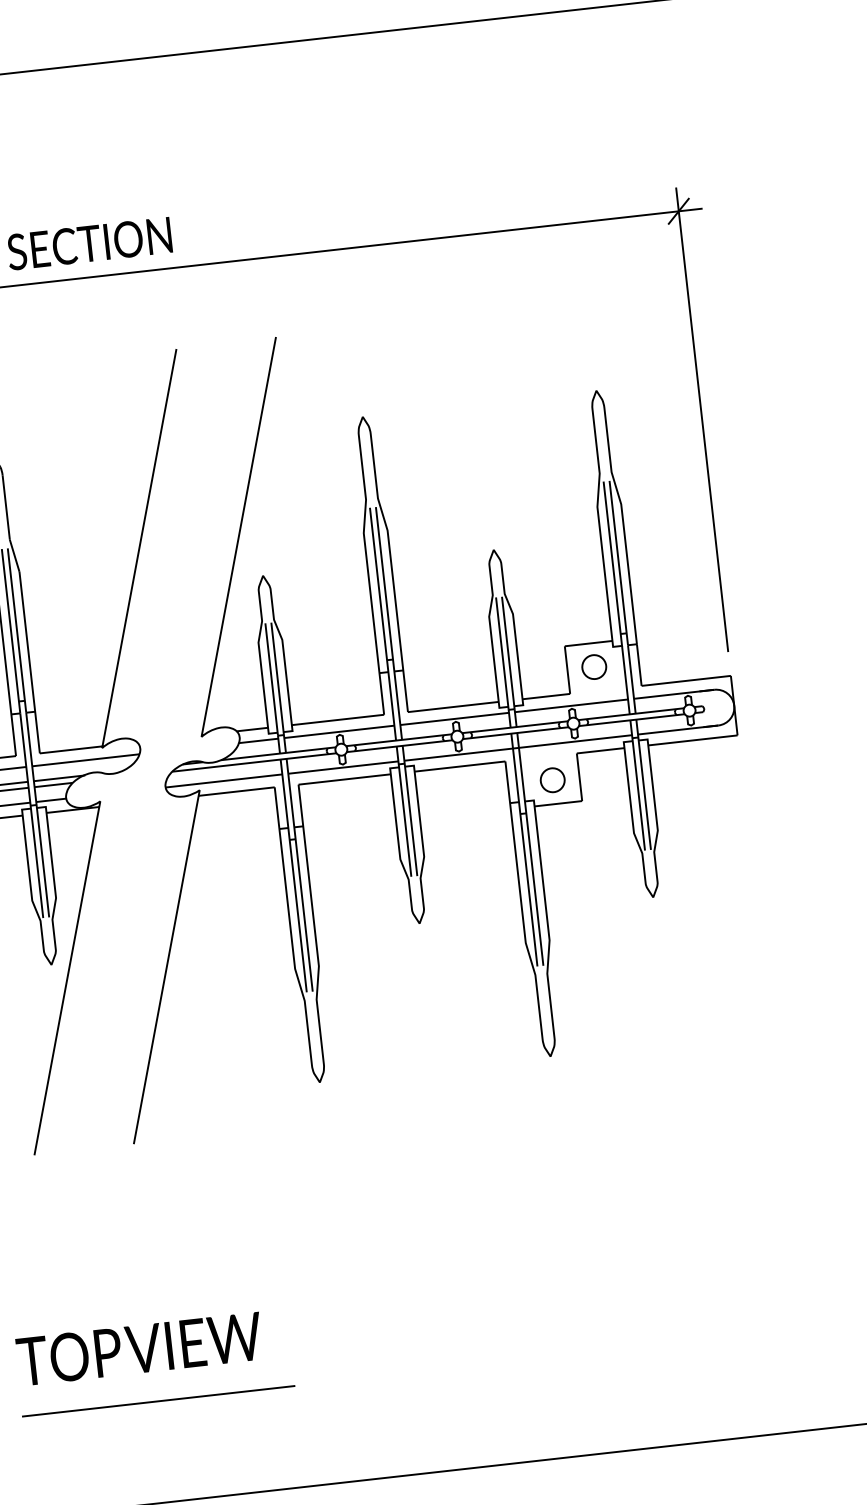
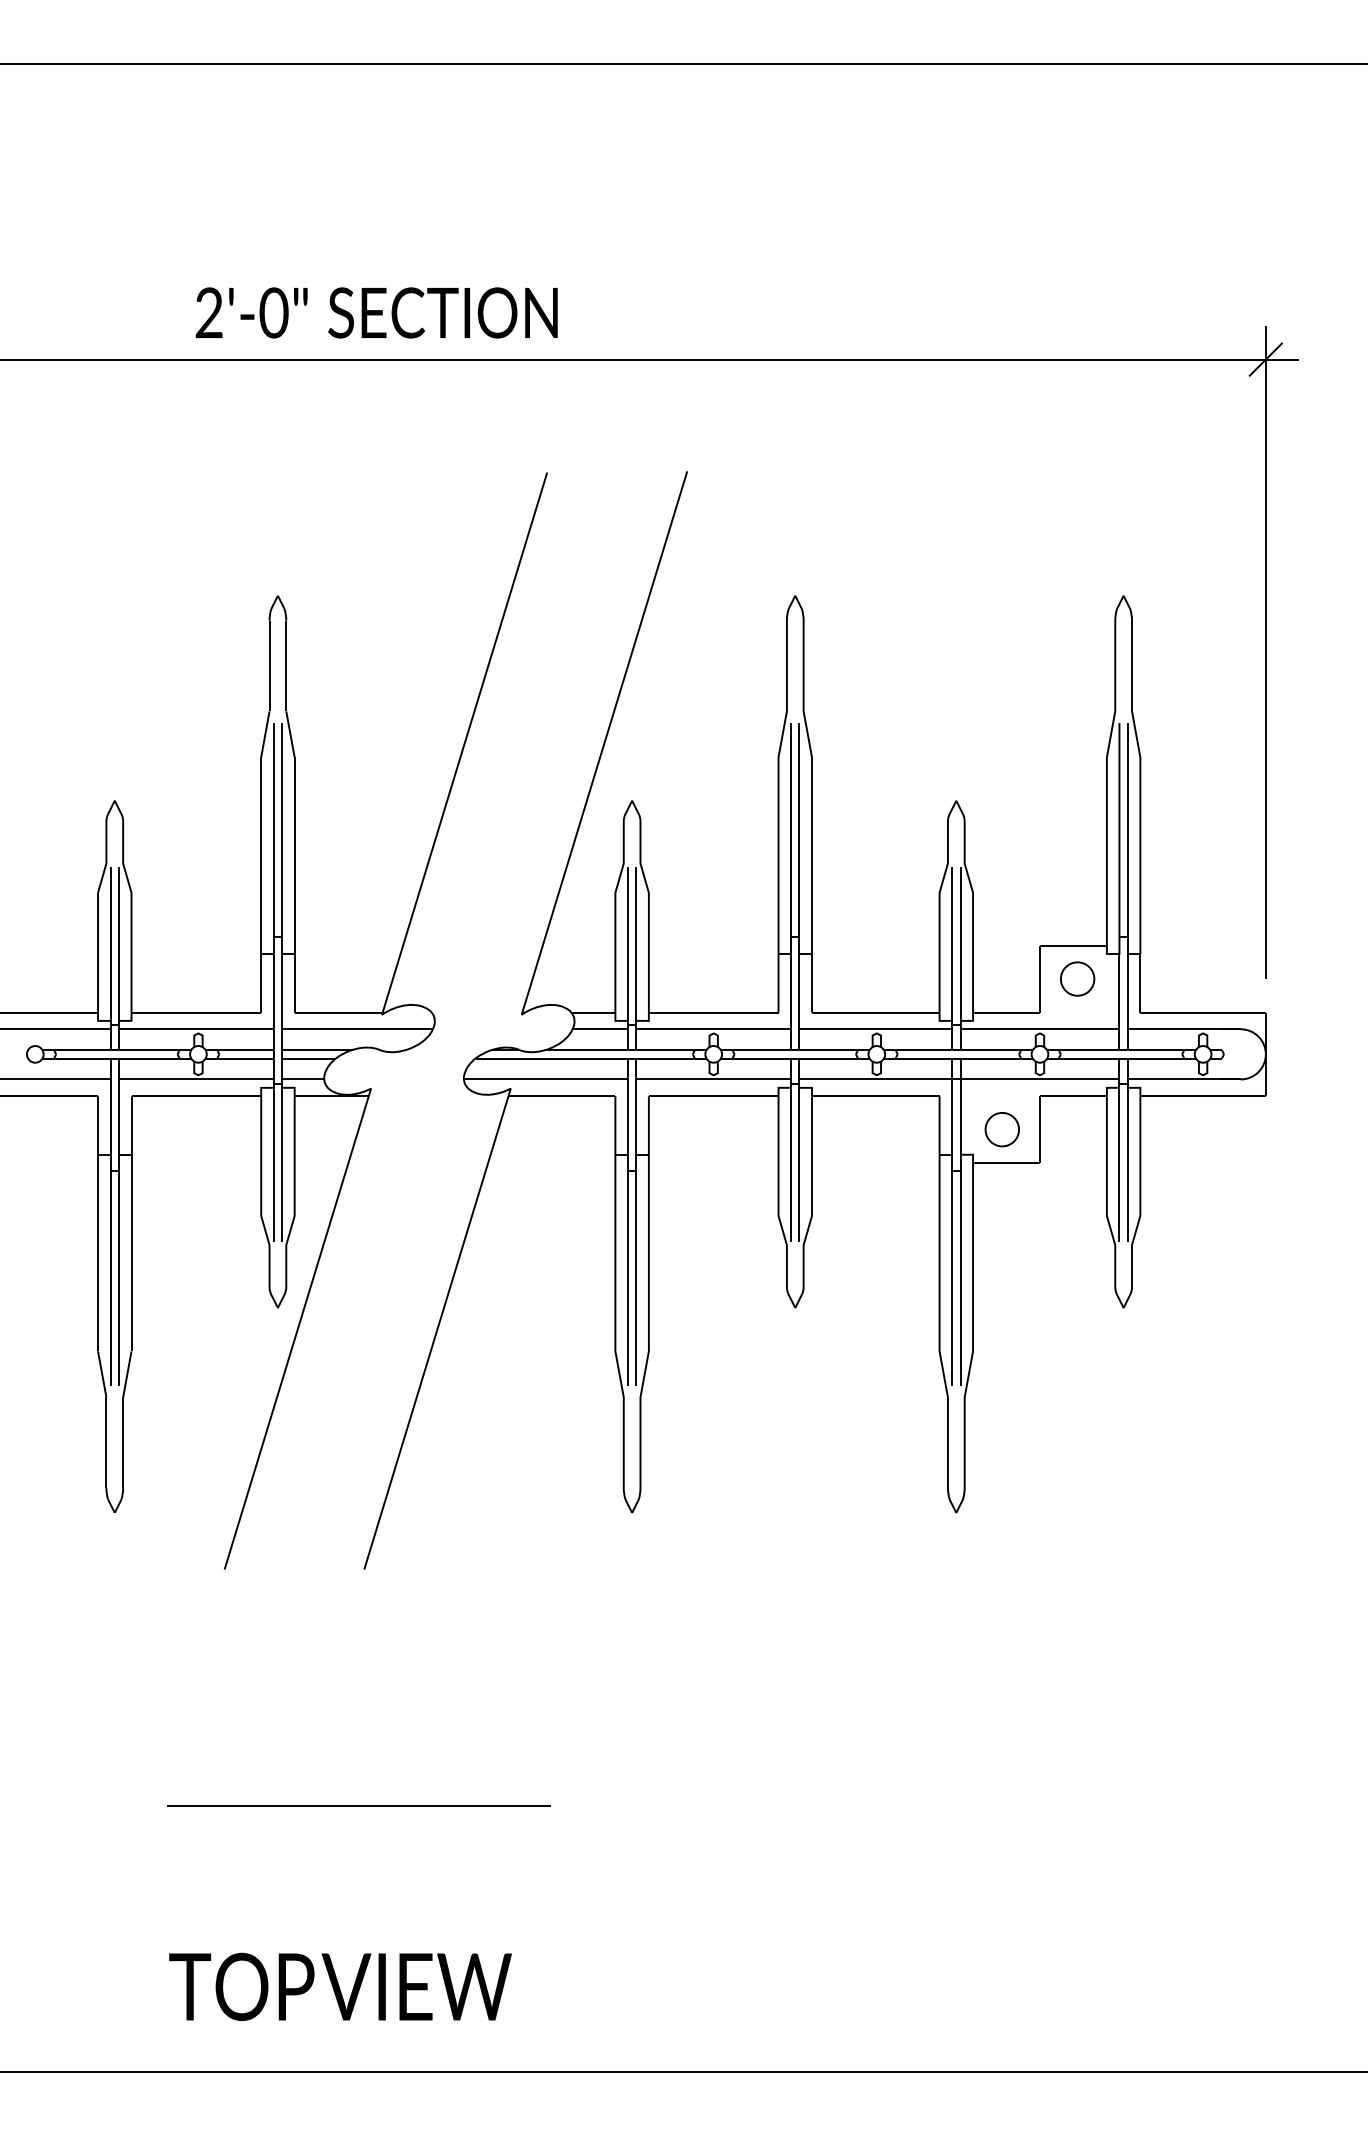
text: (139, 1348) -> (340, 1986), moved
line: (158, 1400) -> (358, 1805), moved

